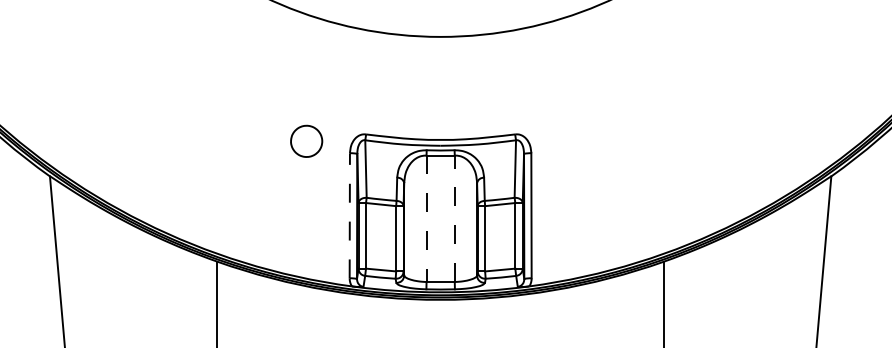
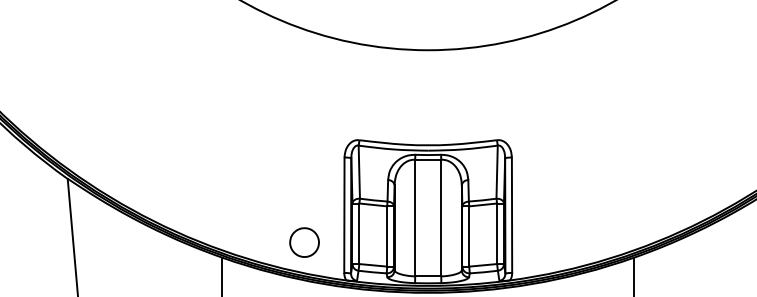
part: (306, 140) -> (304, 241), moved
line: (349, 215) -> (344, 215), dashed -> solid
line: (454, 218) -> (440, 217), dashed -> solid
line: (426, 219) -> (415, 218), dashed -> solid

